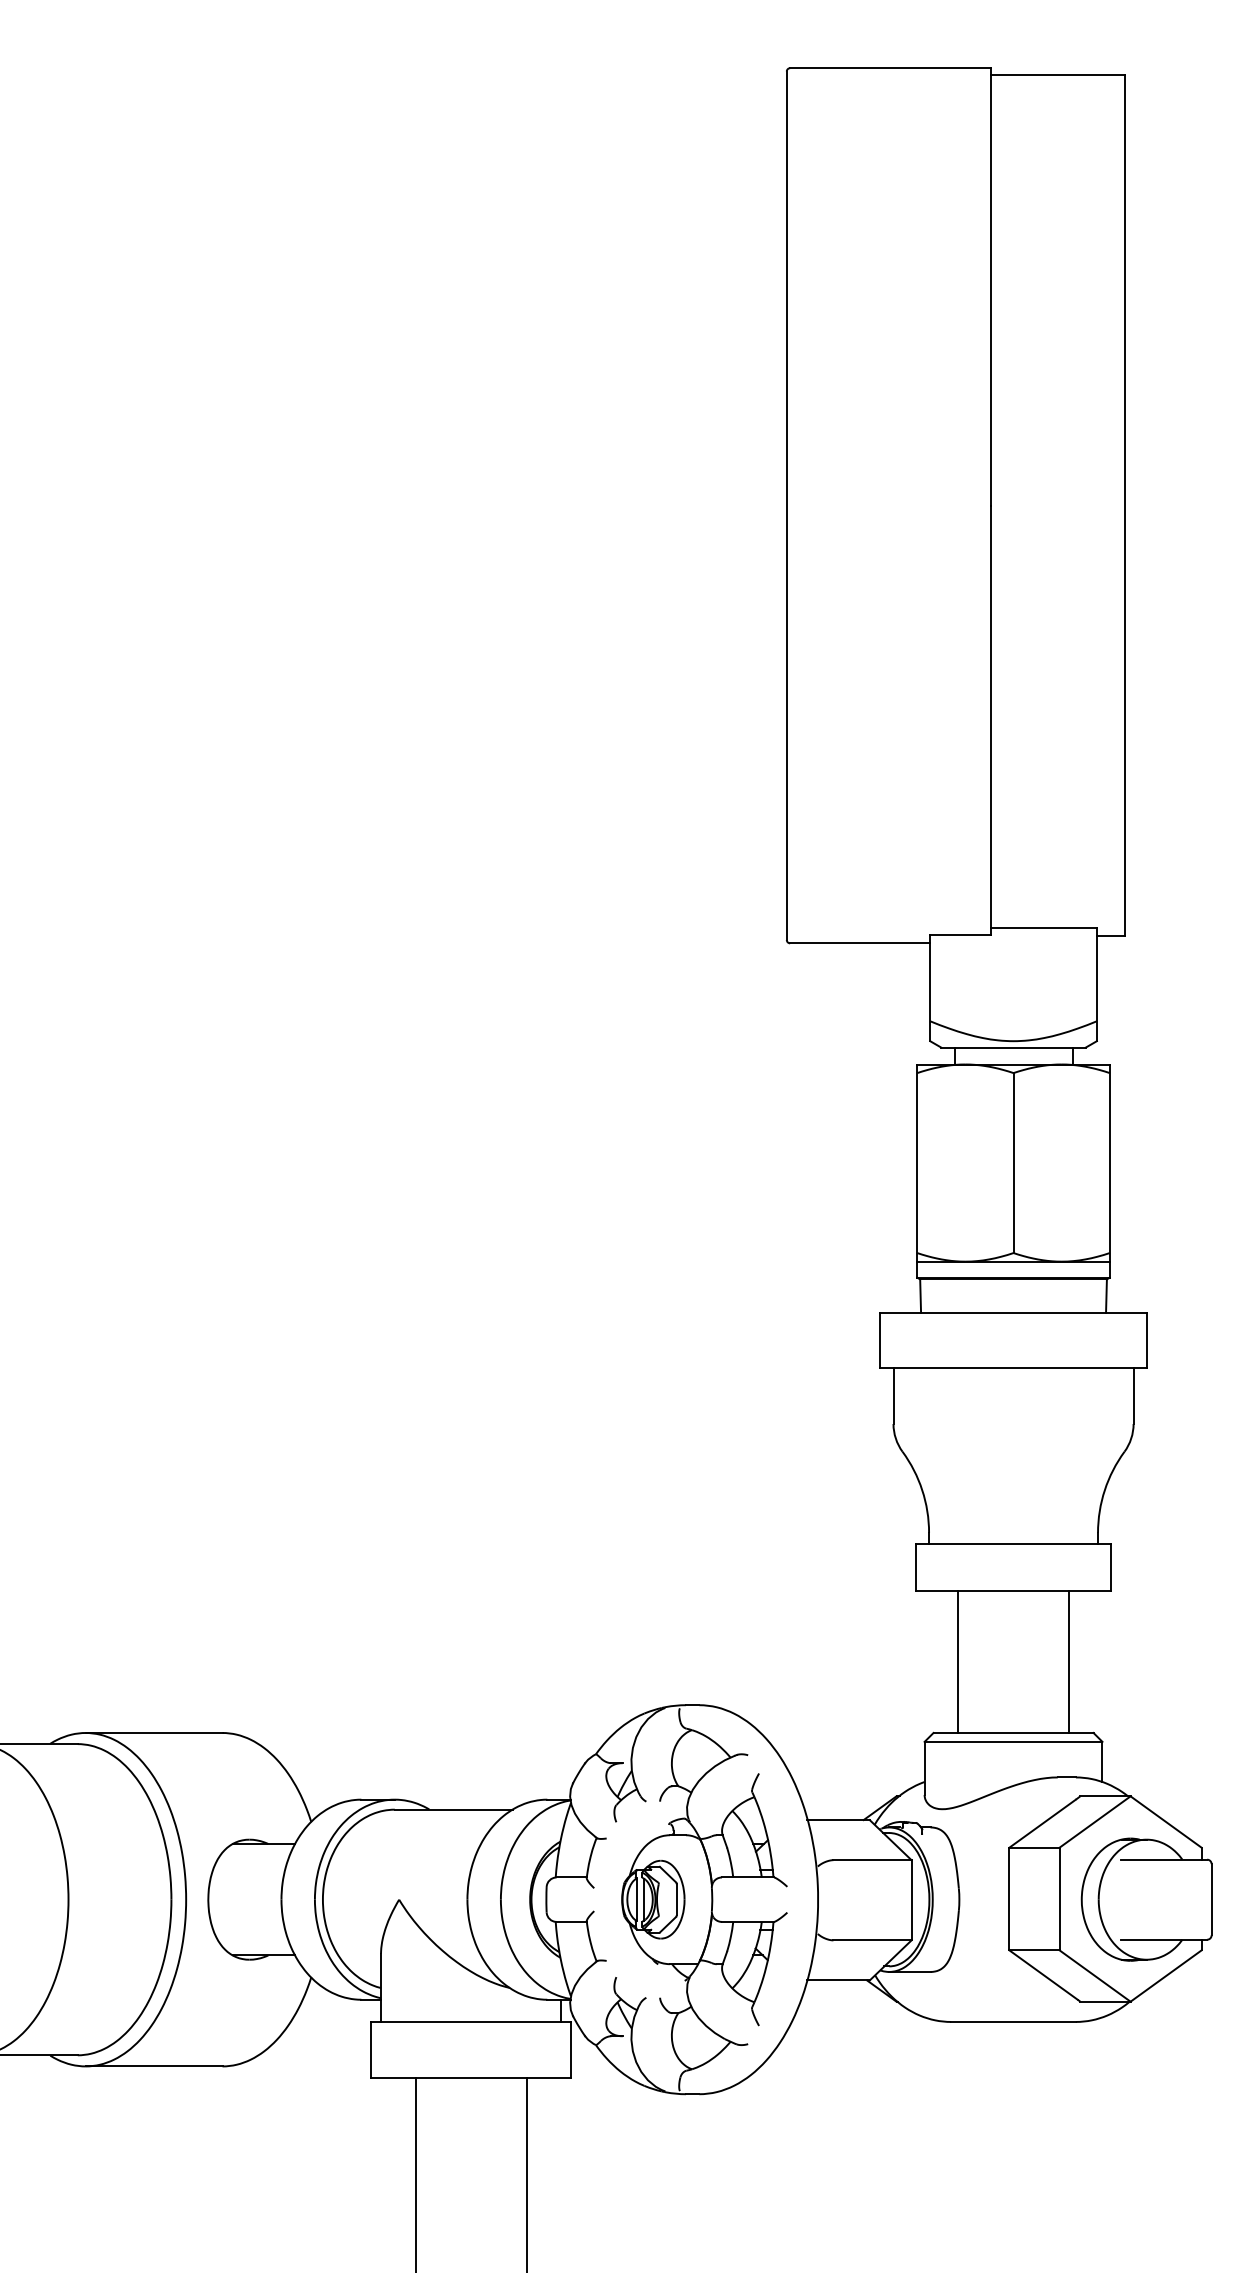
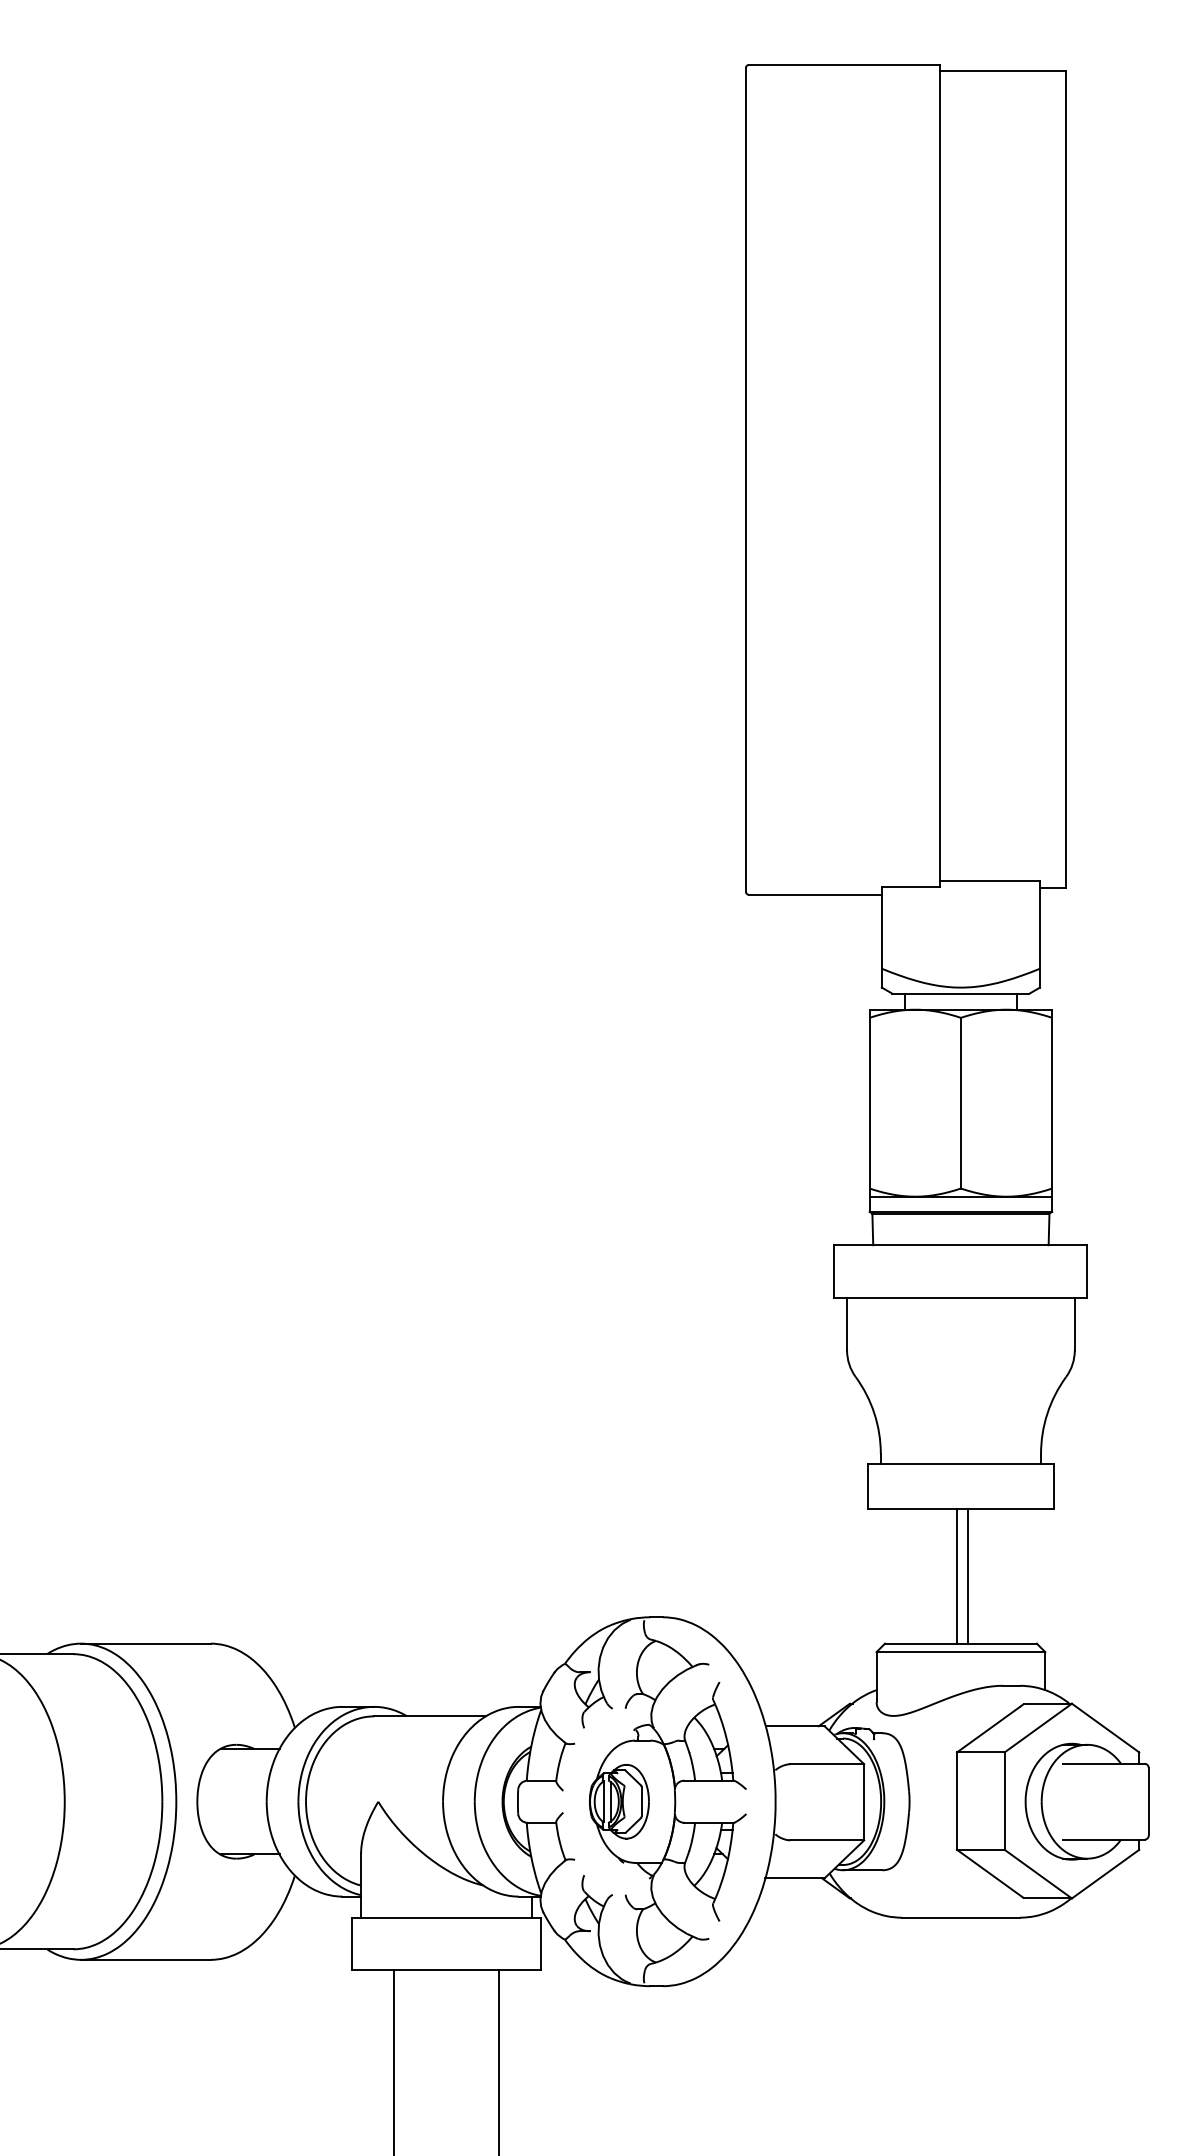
line: (957, 1661) -> (956, 1575), moved
line: (1069, 1661) -> (968, 1575), moved

